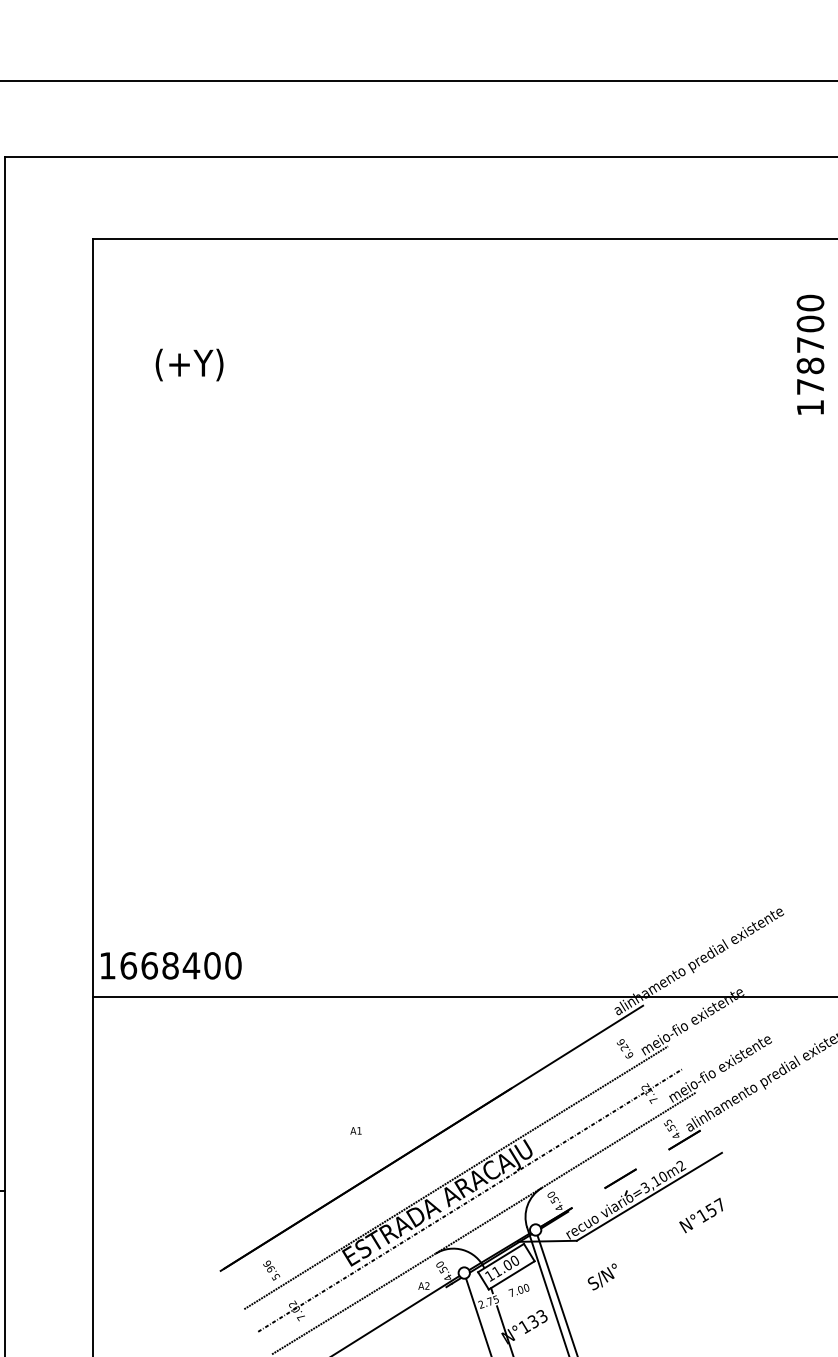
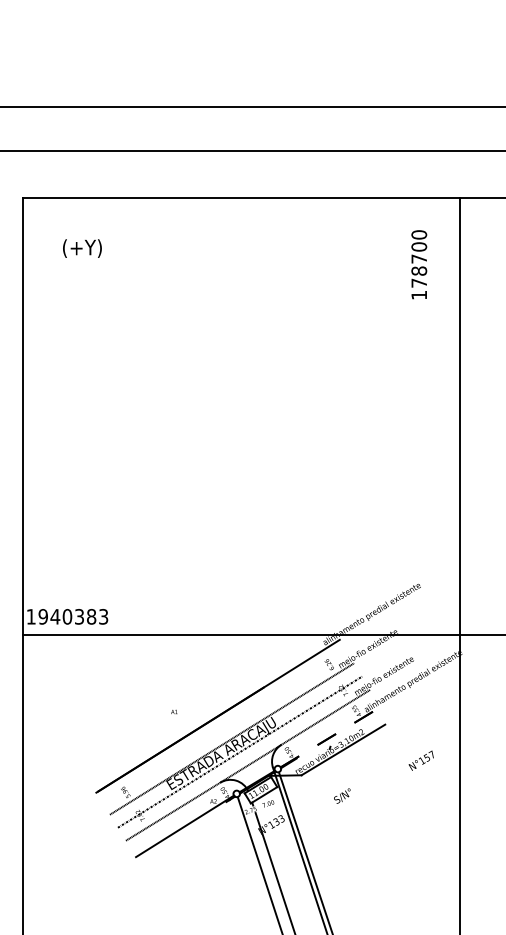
text: (810, 354) -> (419, 264), moved
text: (189, 364) -> (82, 248), moved
text: (181, 965) -> (73, 616), 1668400 -> 1940383
text: (699, 1215) -> (420, 760), moved
text: (602, 1275) -> (342, 795), moved

